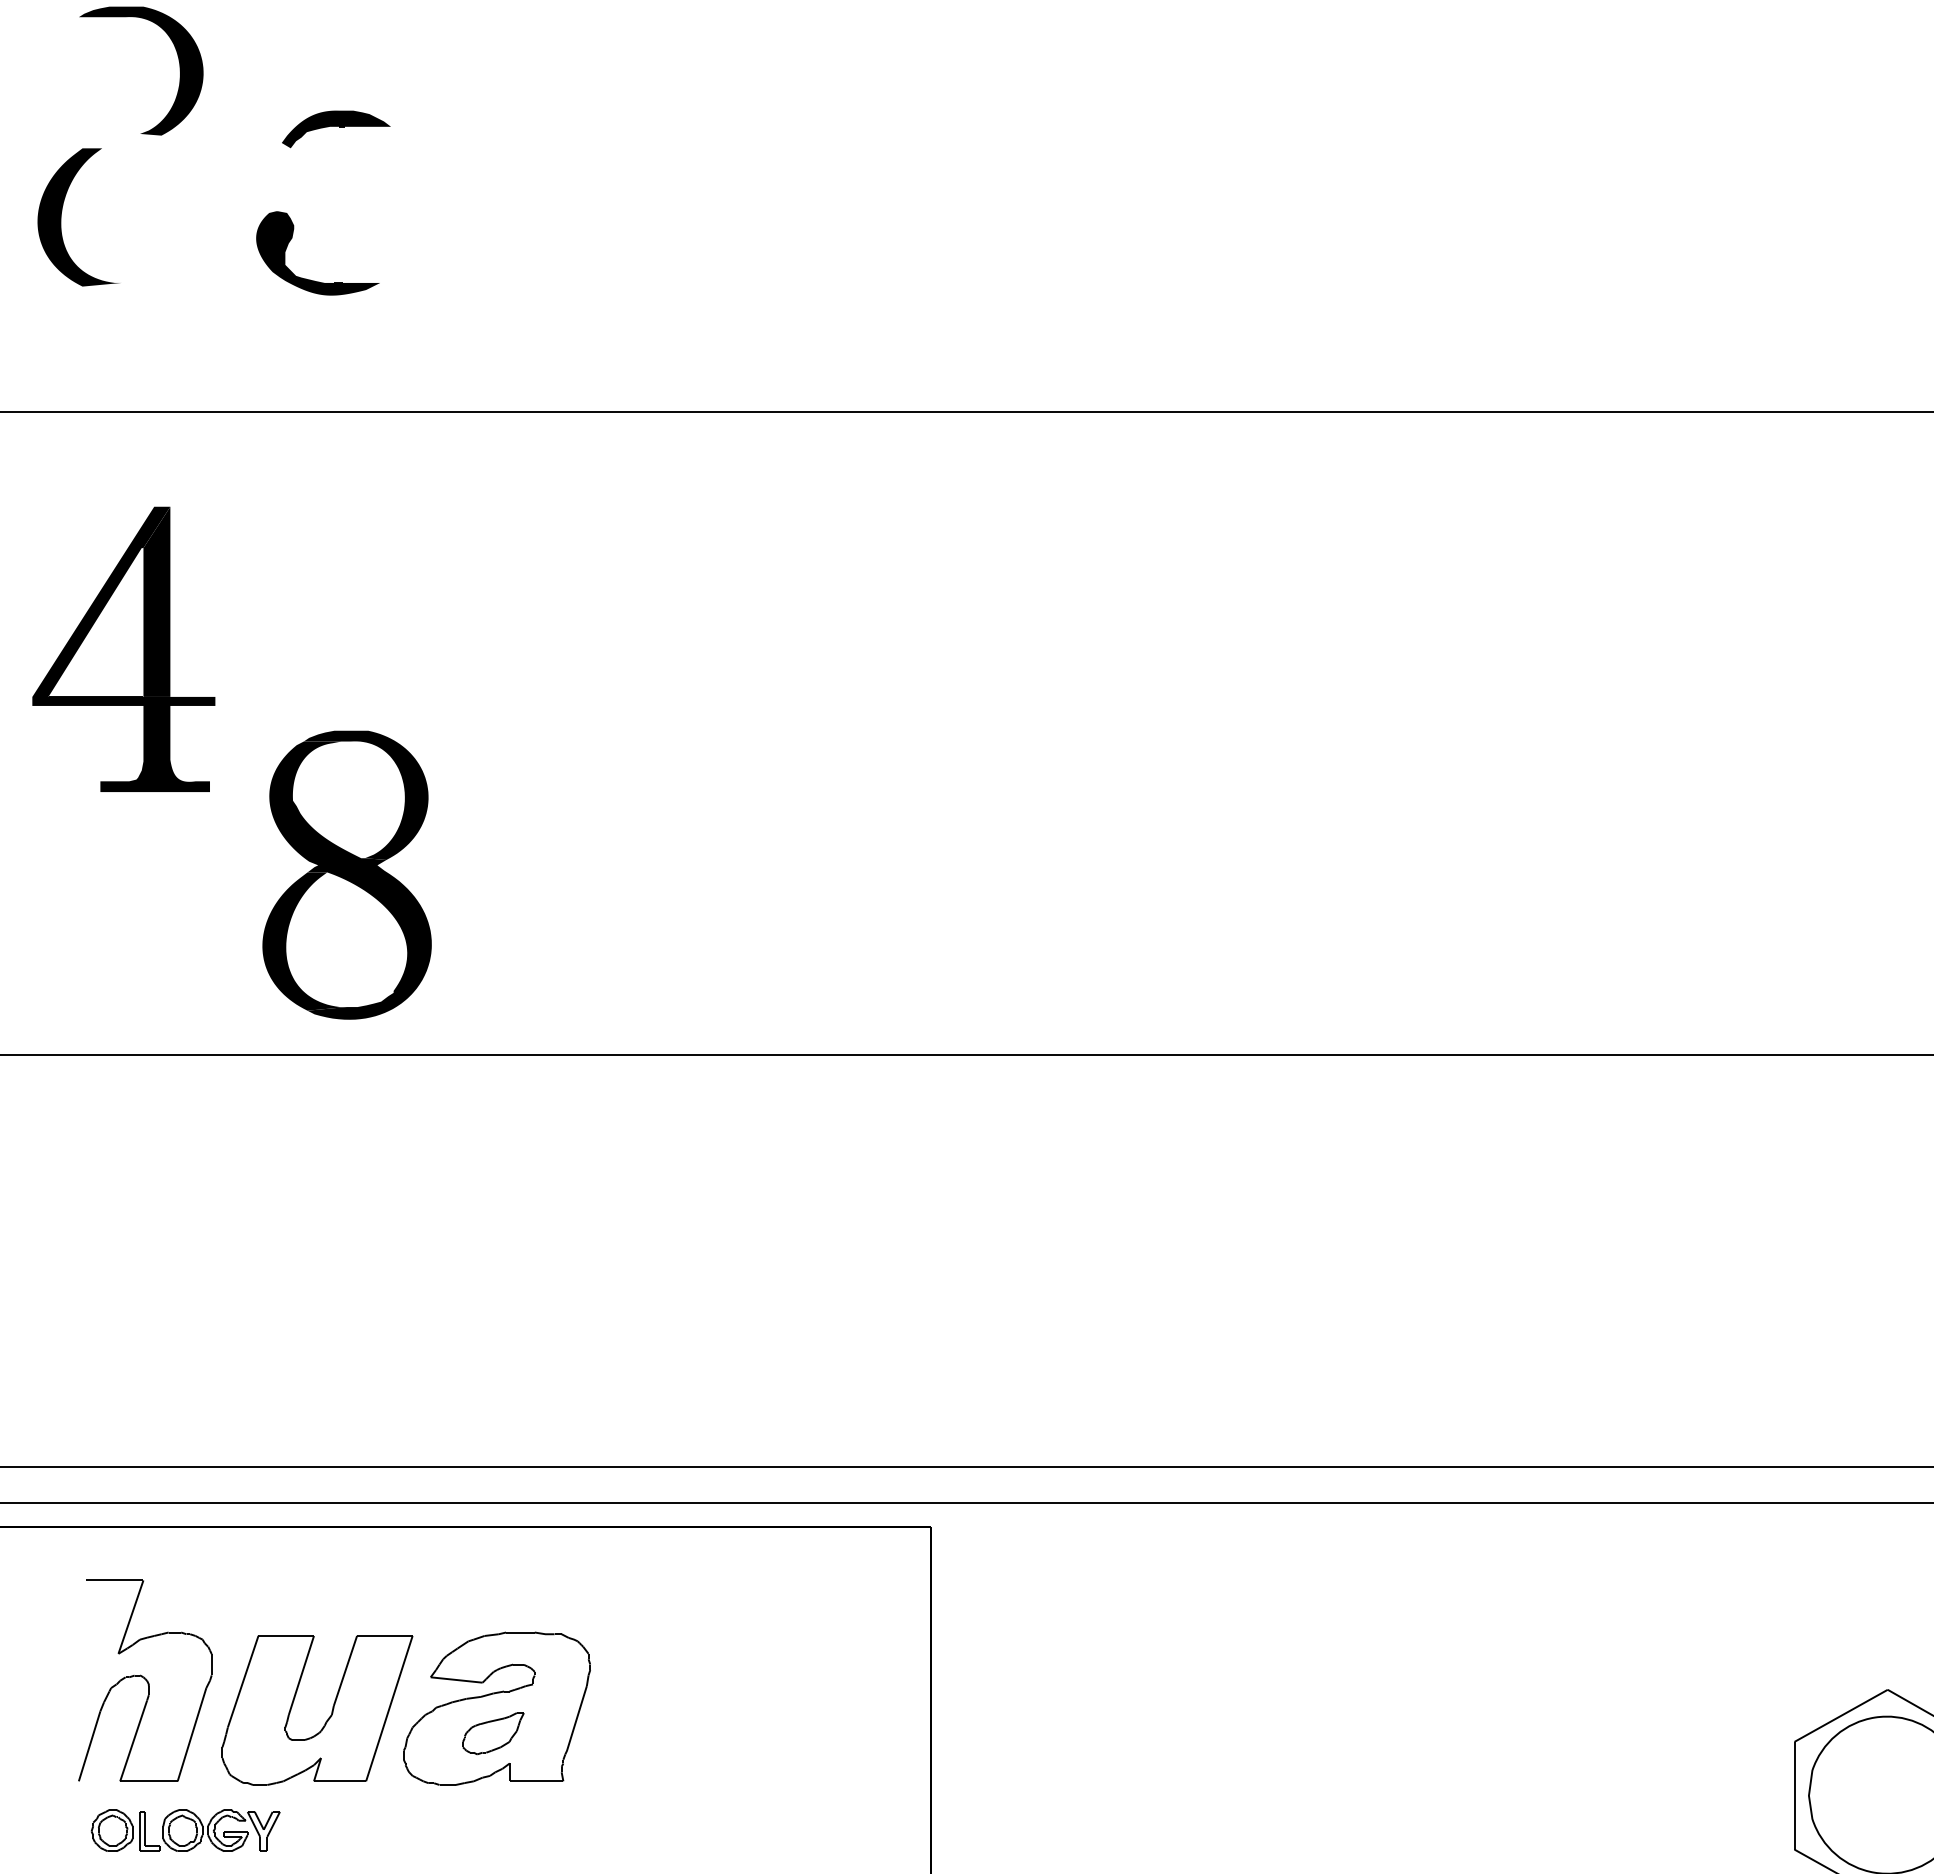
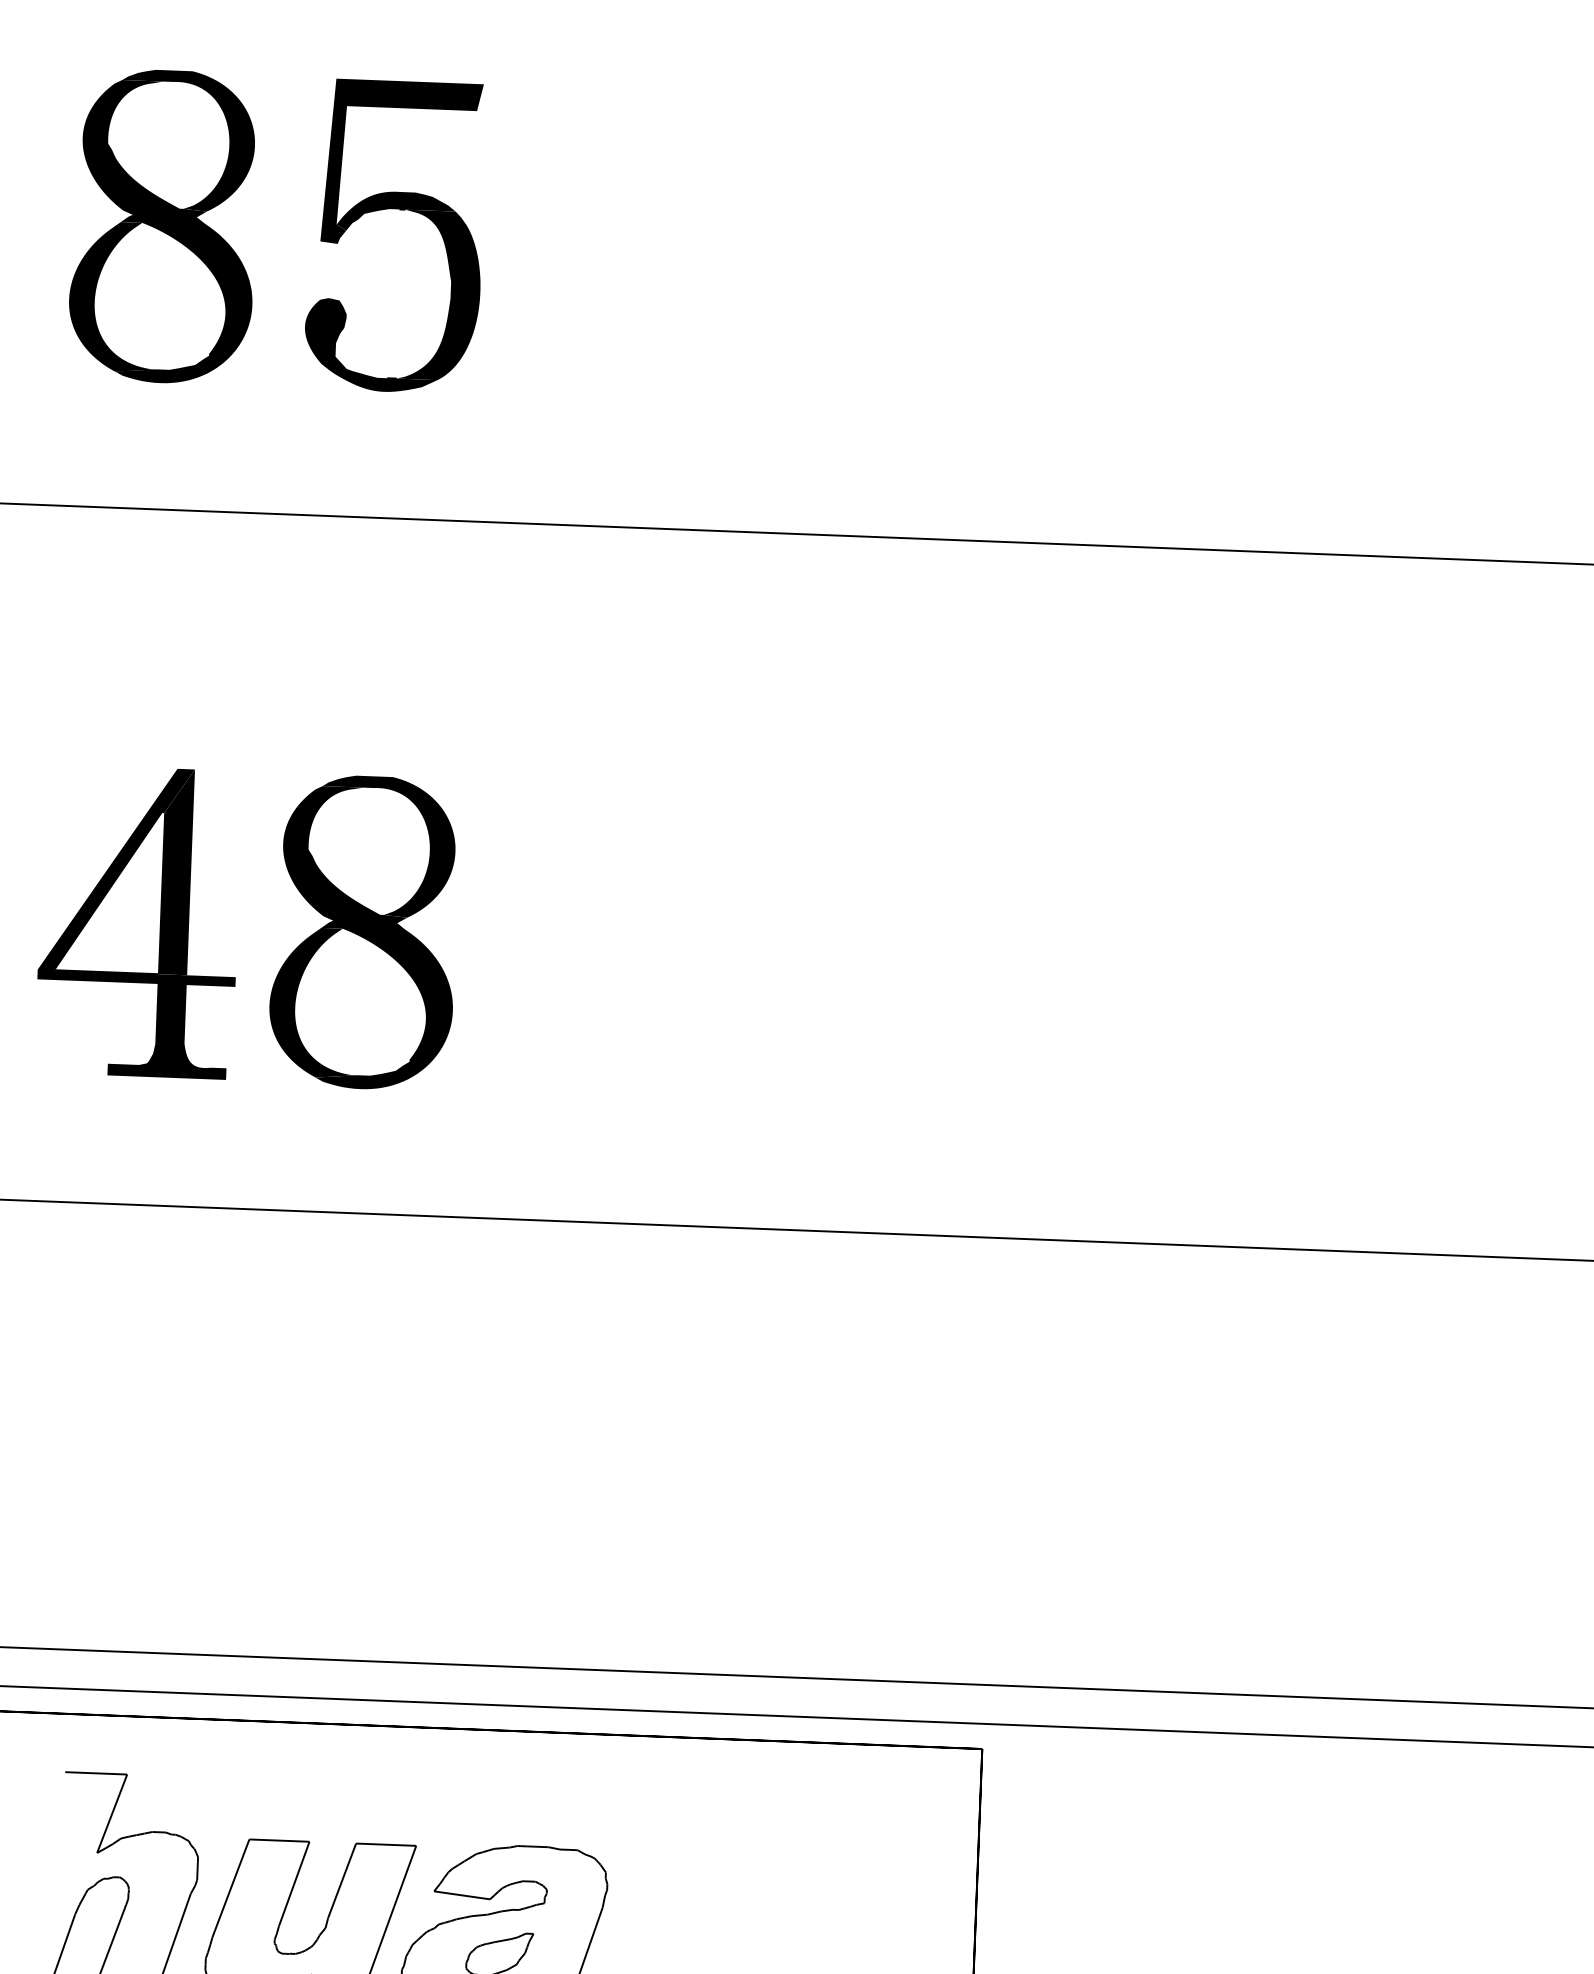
fill: (339, 84) -> (401, 163), added
fill: (125, 156) -> (167, 232), added
fill: (374, 204) -> (434, 294), added
part: (123, 648) -> (138, 920), moved
part: (346, 874) -> (363, 931), moved

